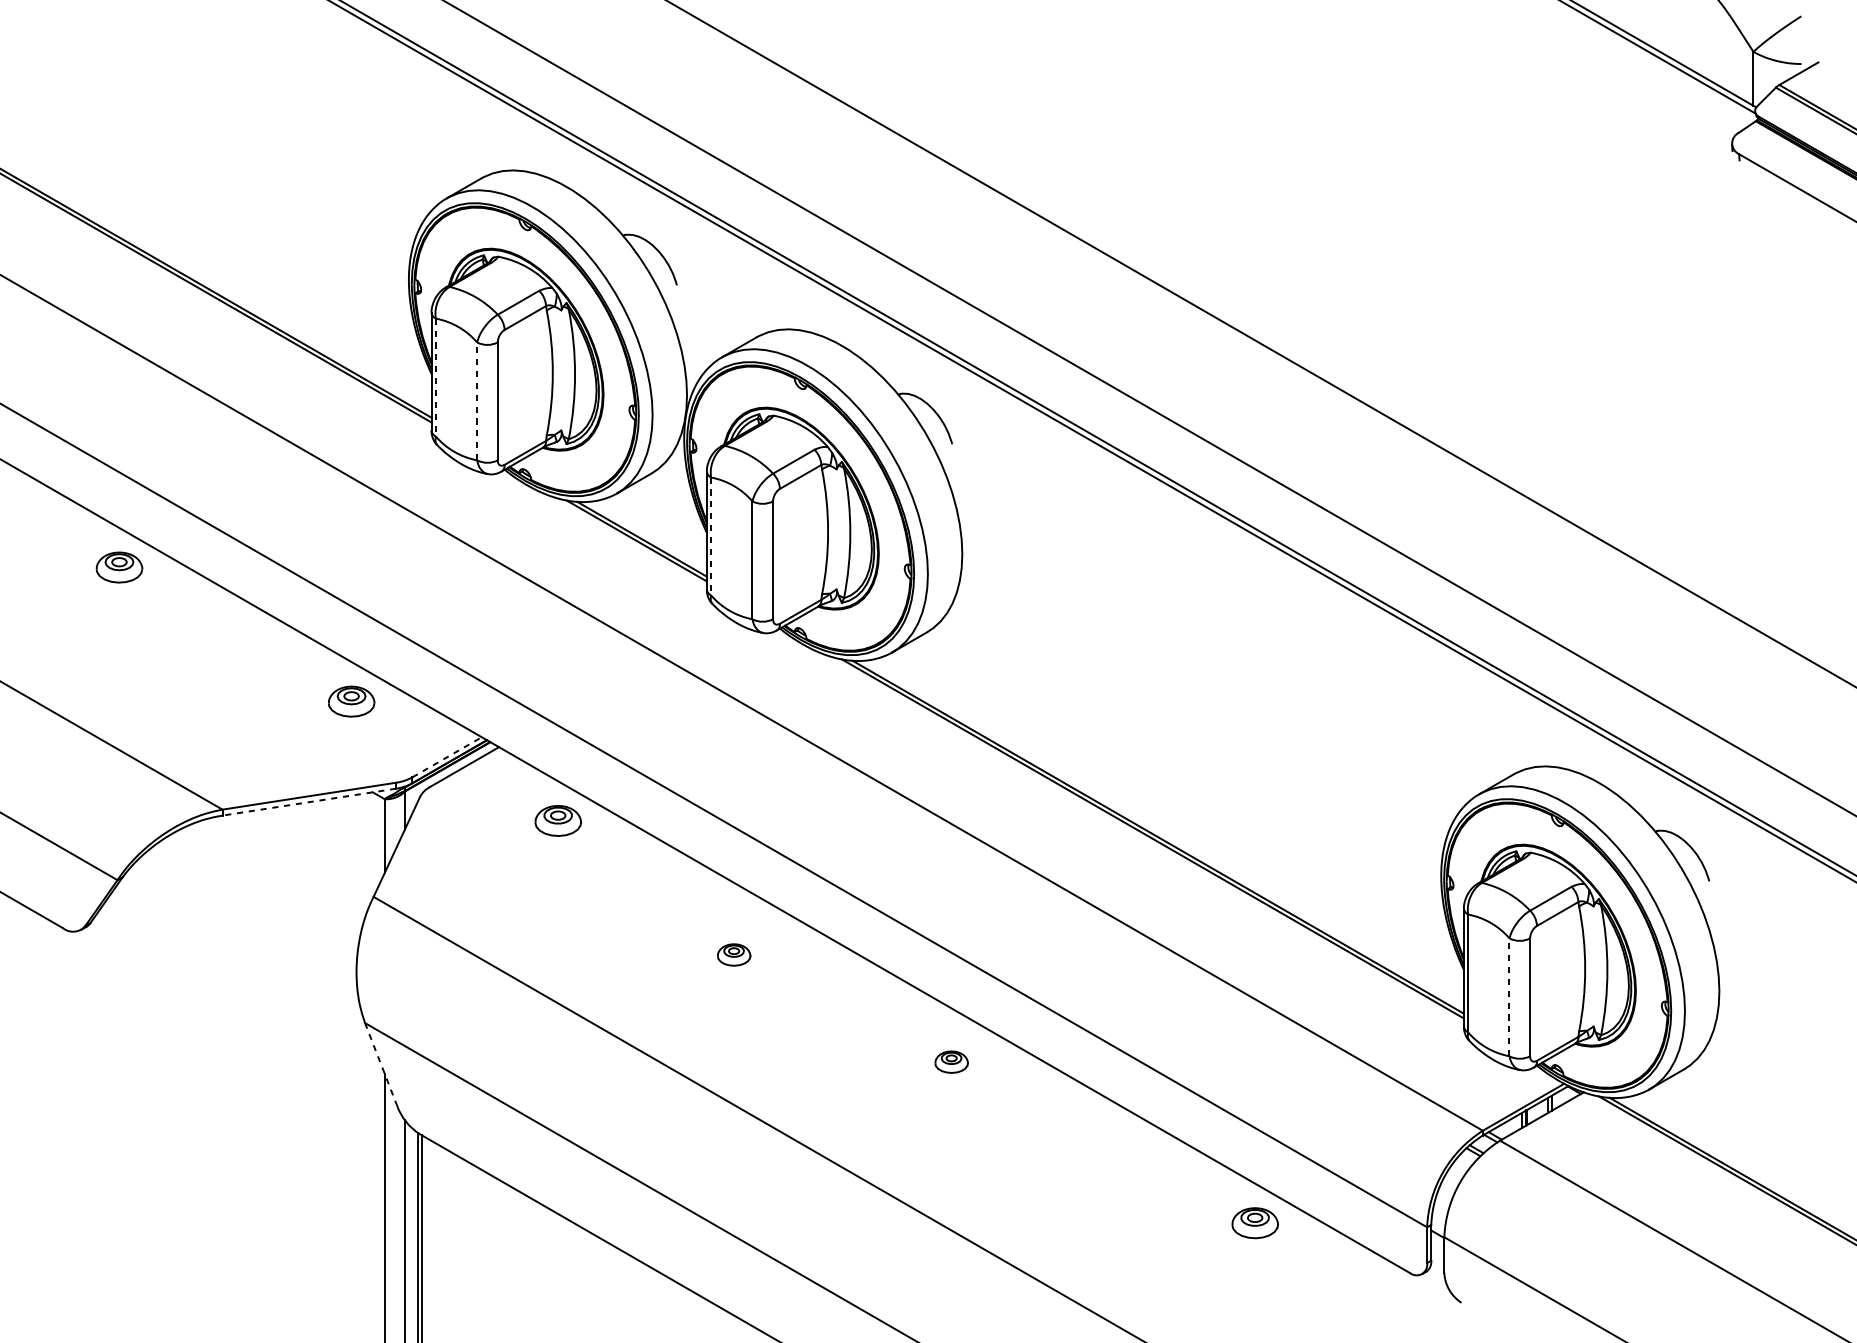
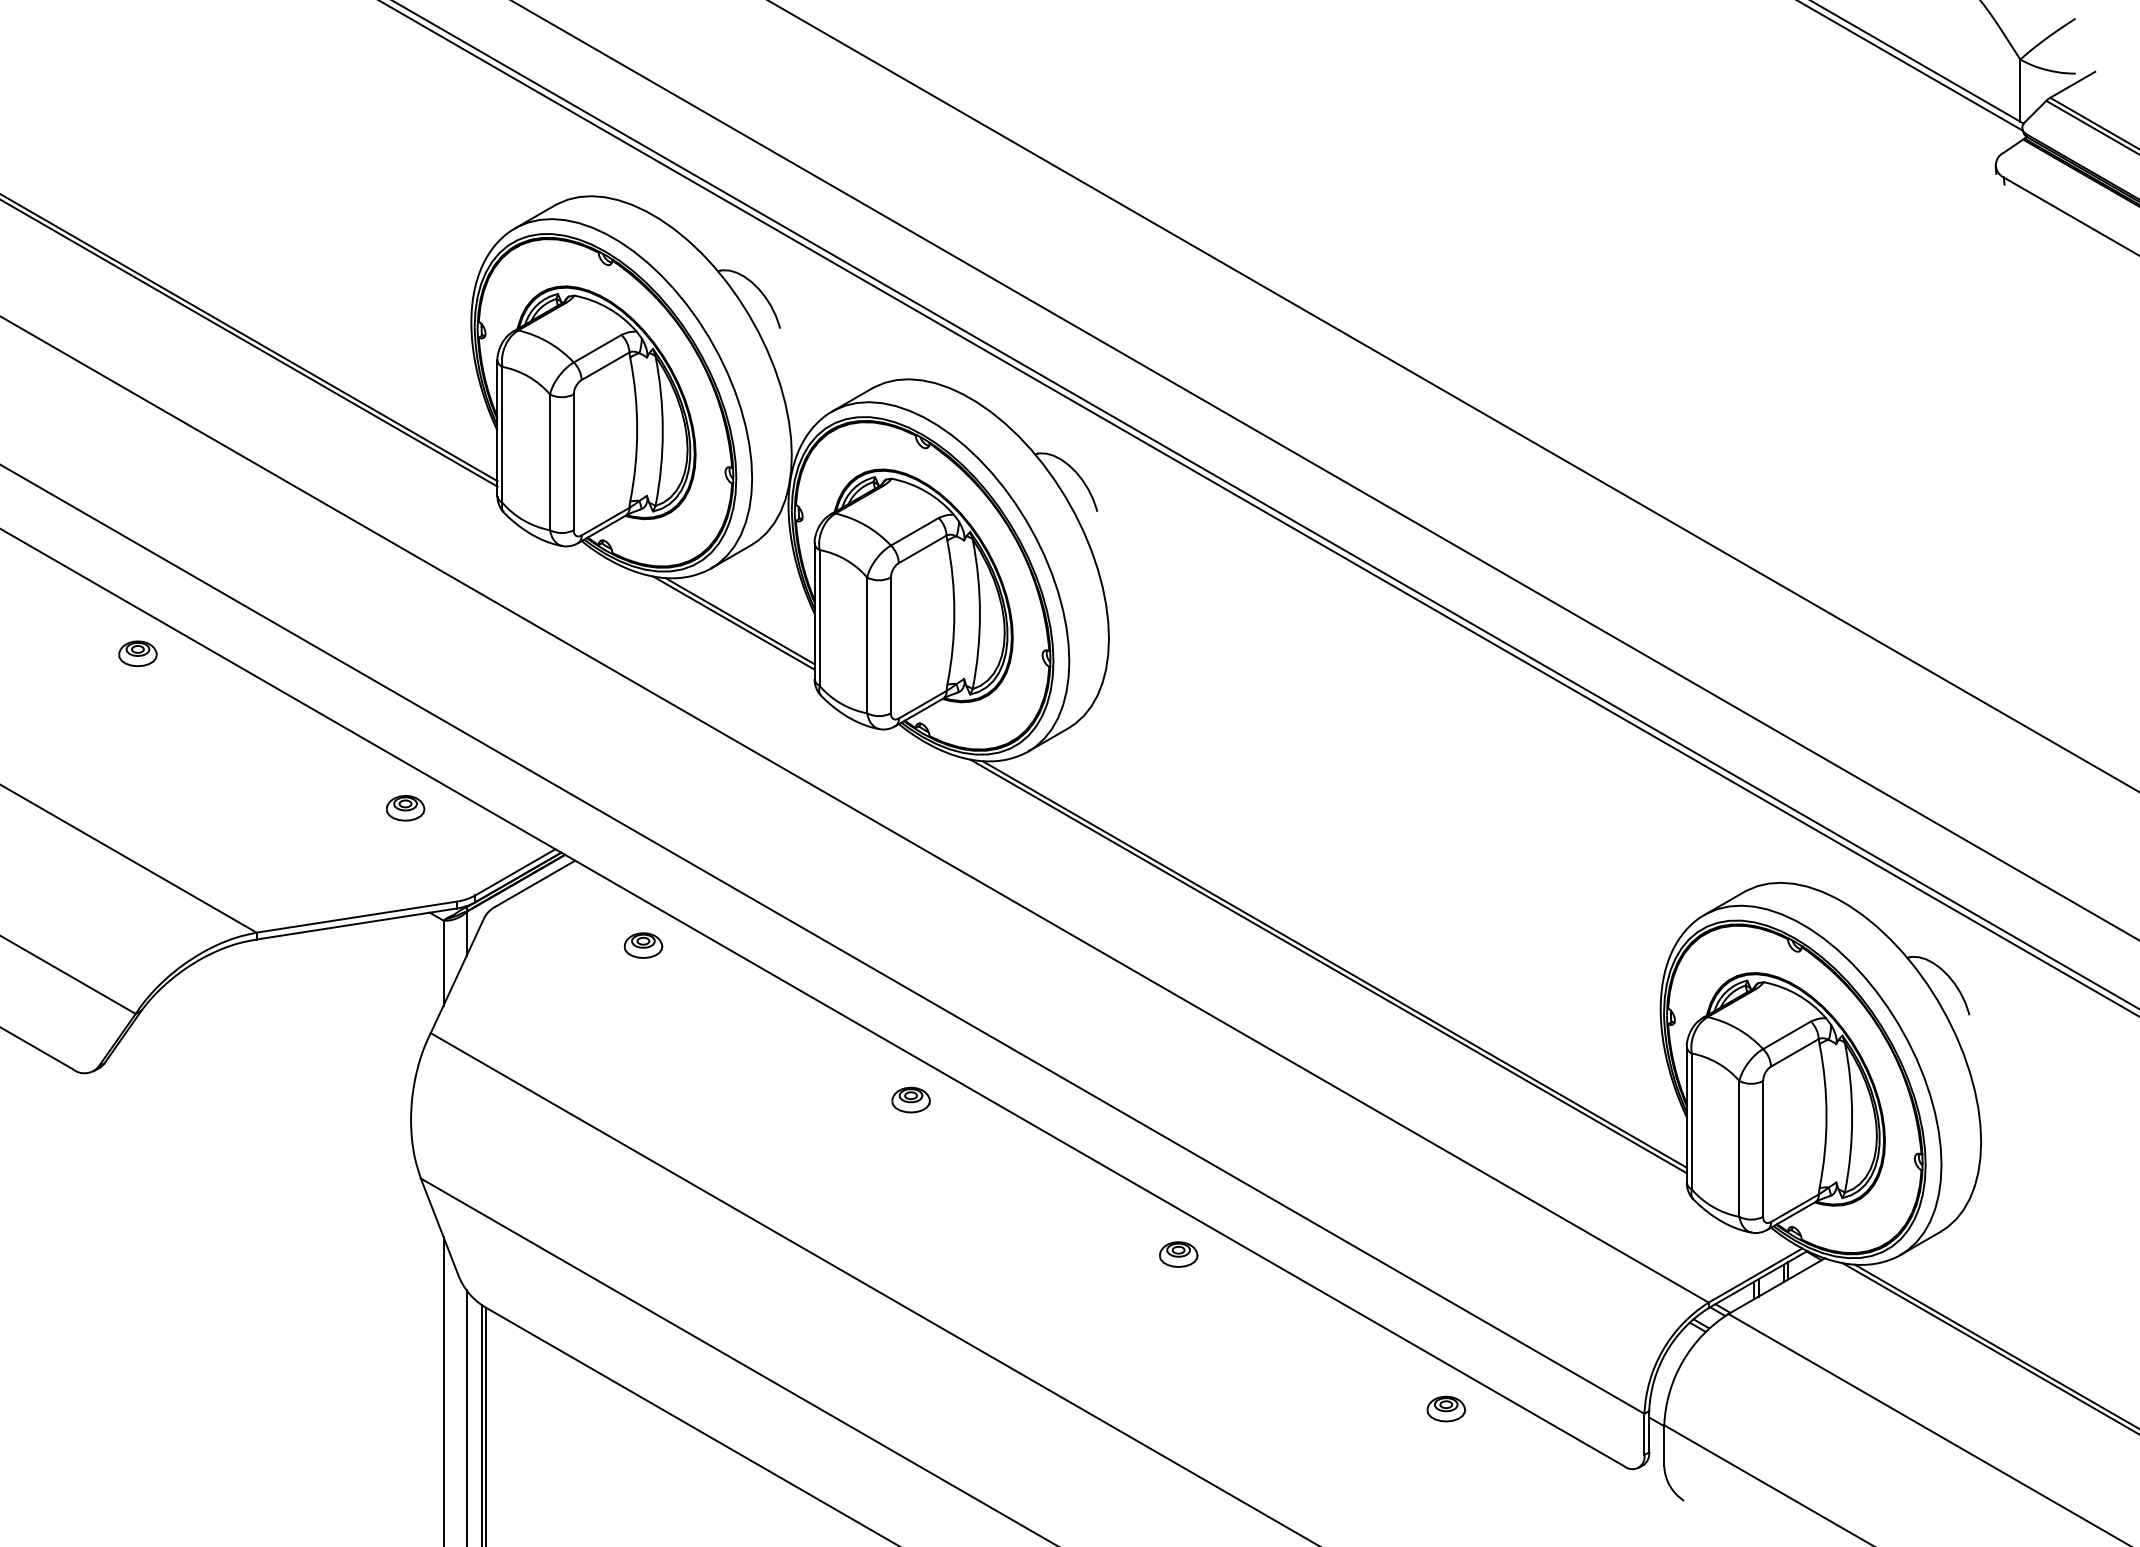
line: (435, 377) -> (502, 434), dashed -> solid
line: (476, 401) -> (549, 462), dashed -> solid
line: (711, 536) -> (819, 617), dashed -> solid
part: (119, 567) -> (137, 653), size x0.71
part: (351, 701) -> (405, 808), size x0.71
line: (447, 757) -> (515, 872), dashed -> solid
line: (309, 802) -> (356, 924), dashed -> solid
part: (558, 820) -> (643, 945), size x0.71
part: (733, 954) -> (910, 1099), moved
line: (1509, 997) -> (1739, 1148), dashed -> solid
part: (951, 1062) -> (1178, 1254), moved
line: (381, 1064) -> (439, 1226), dashed -> solid
part: (1254, 1222) -> (1445, 1408), size x0.71

